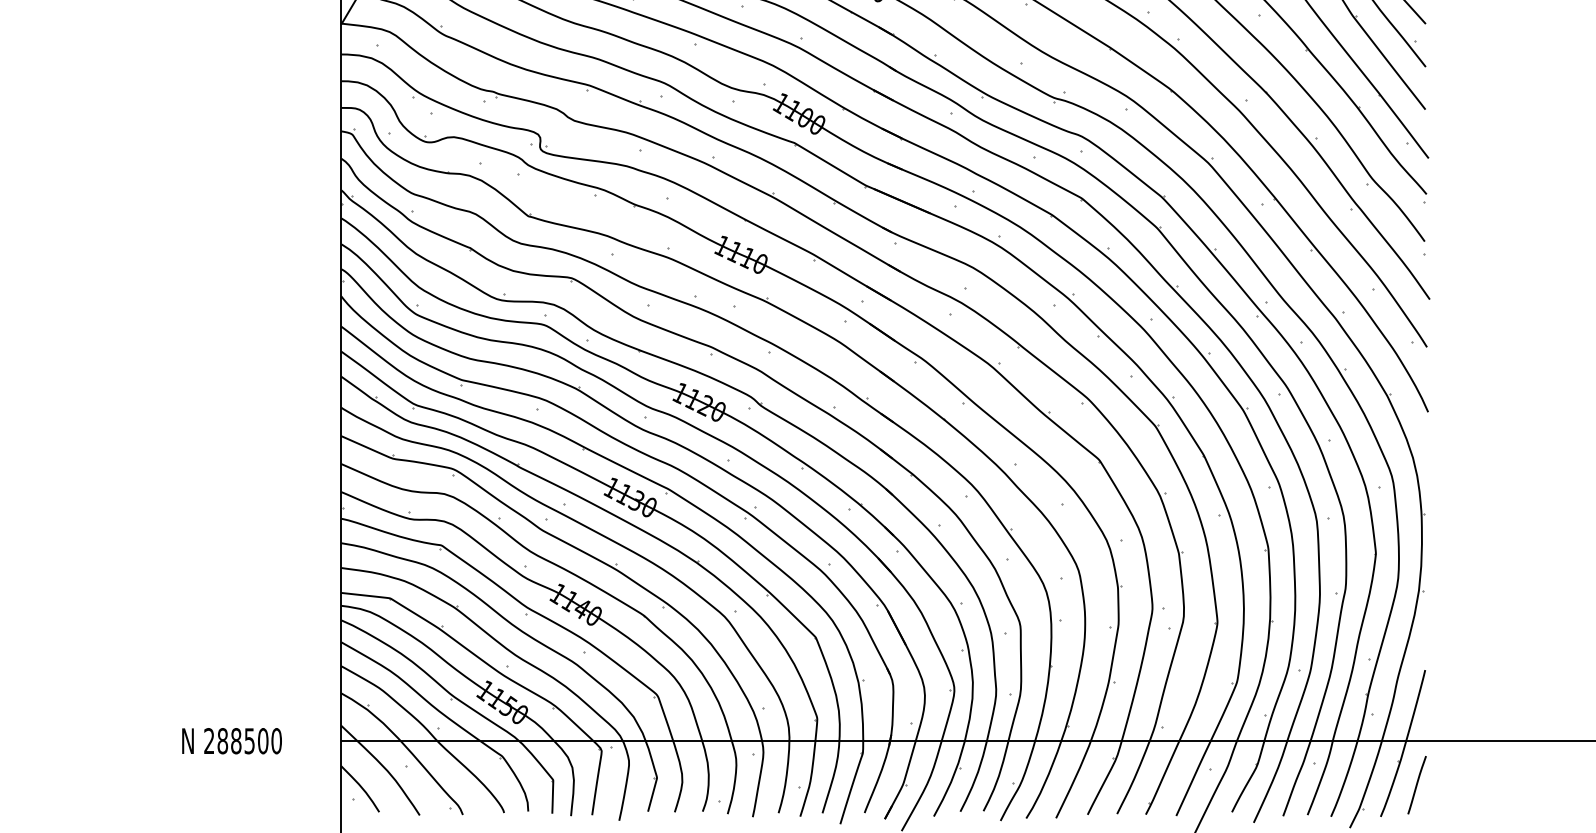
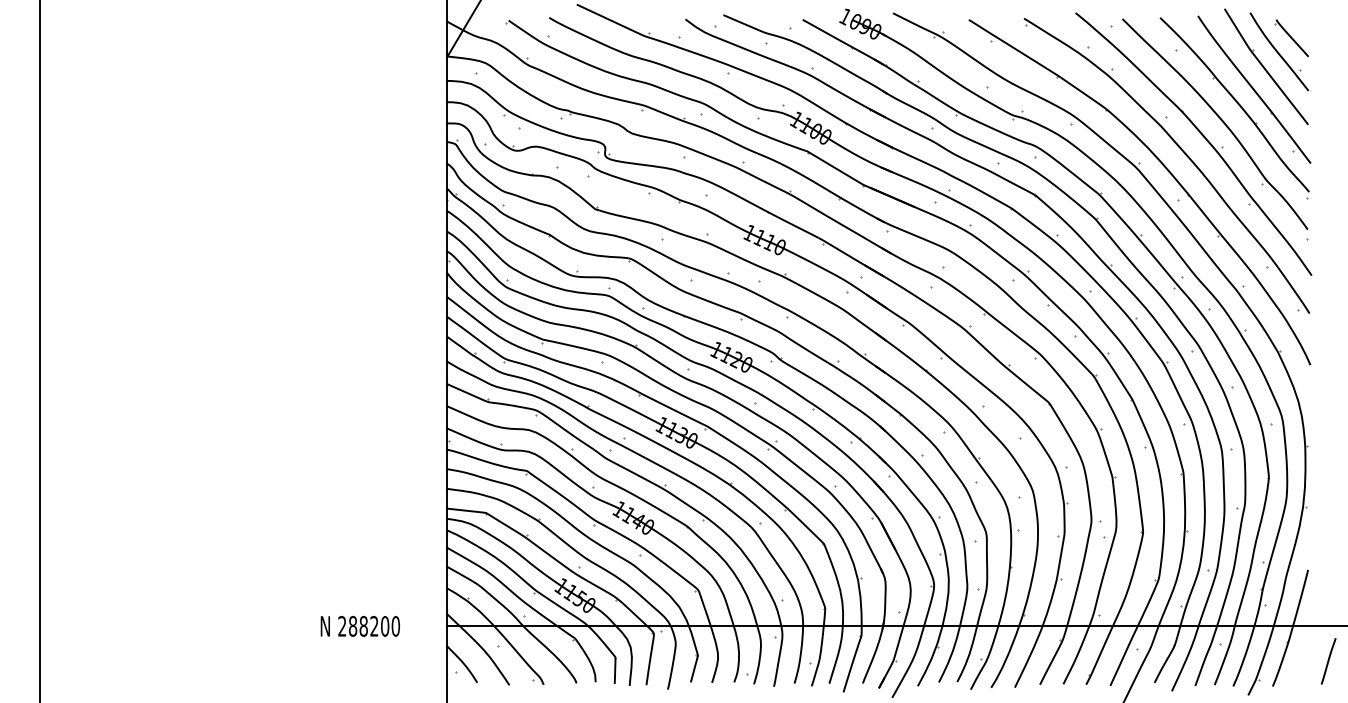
text: (249, 741) -> (374, 626), 288500 -> 288200
line: (1416, 785) -> (1328, 661), moved

